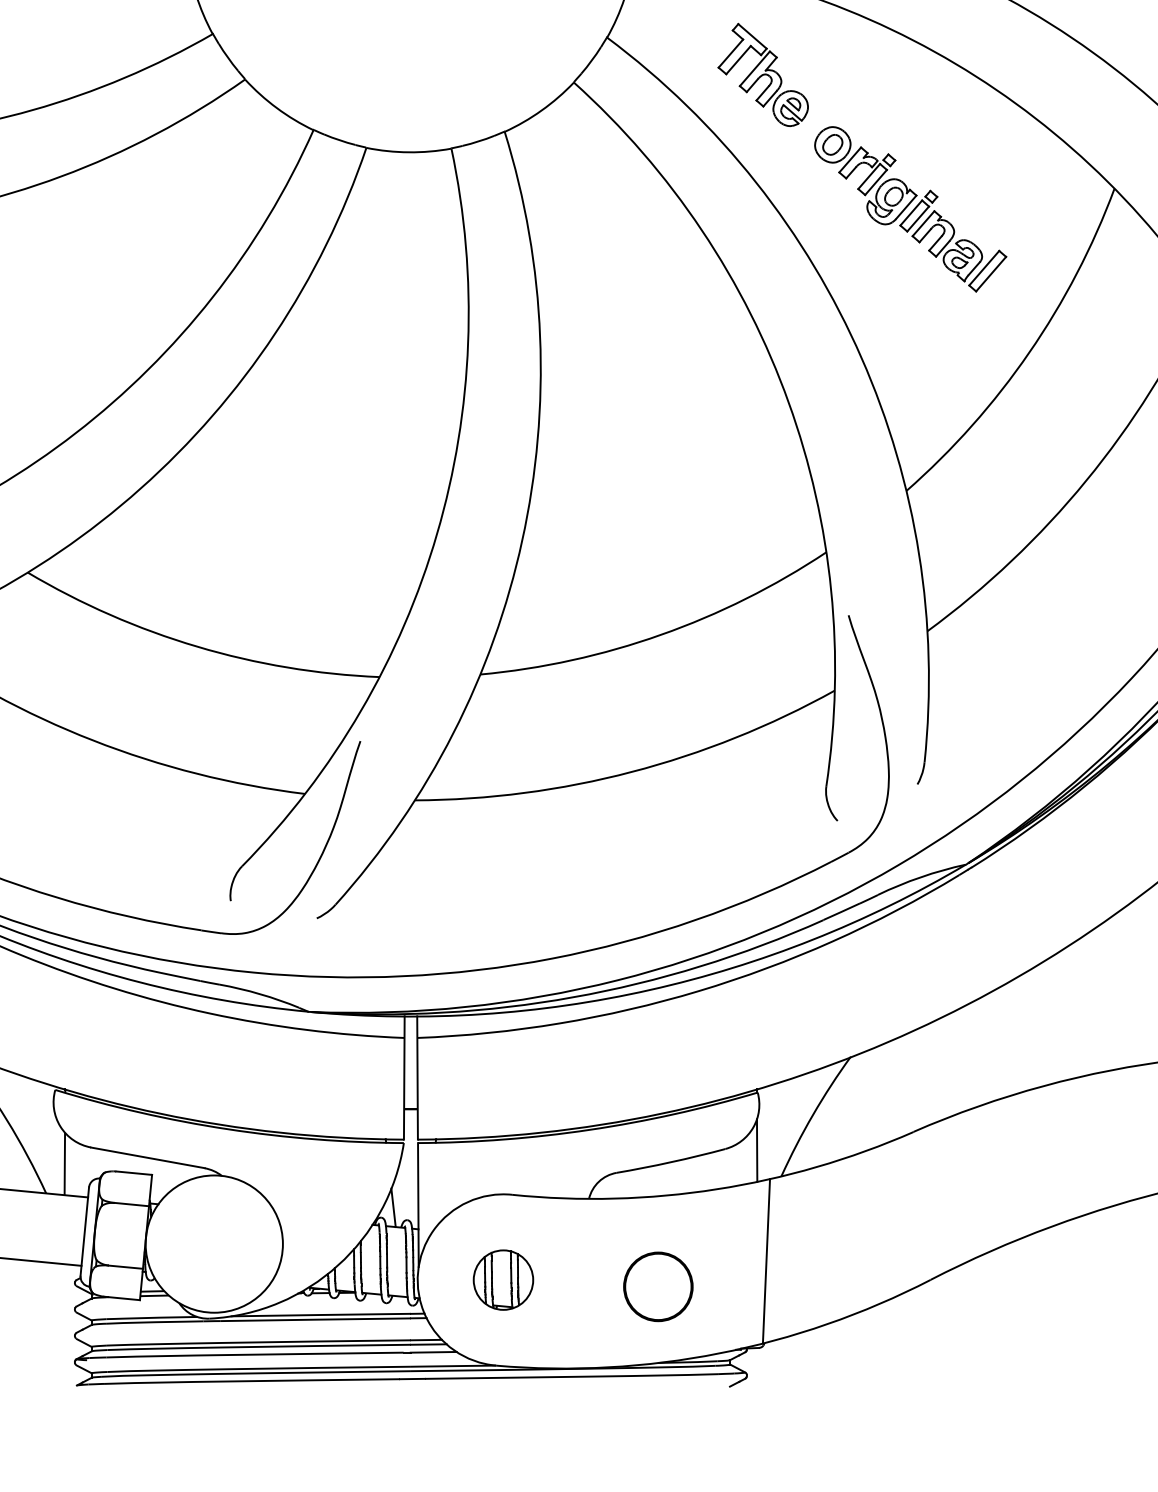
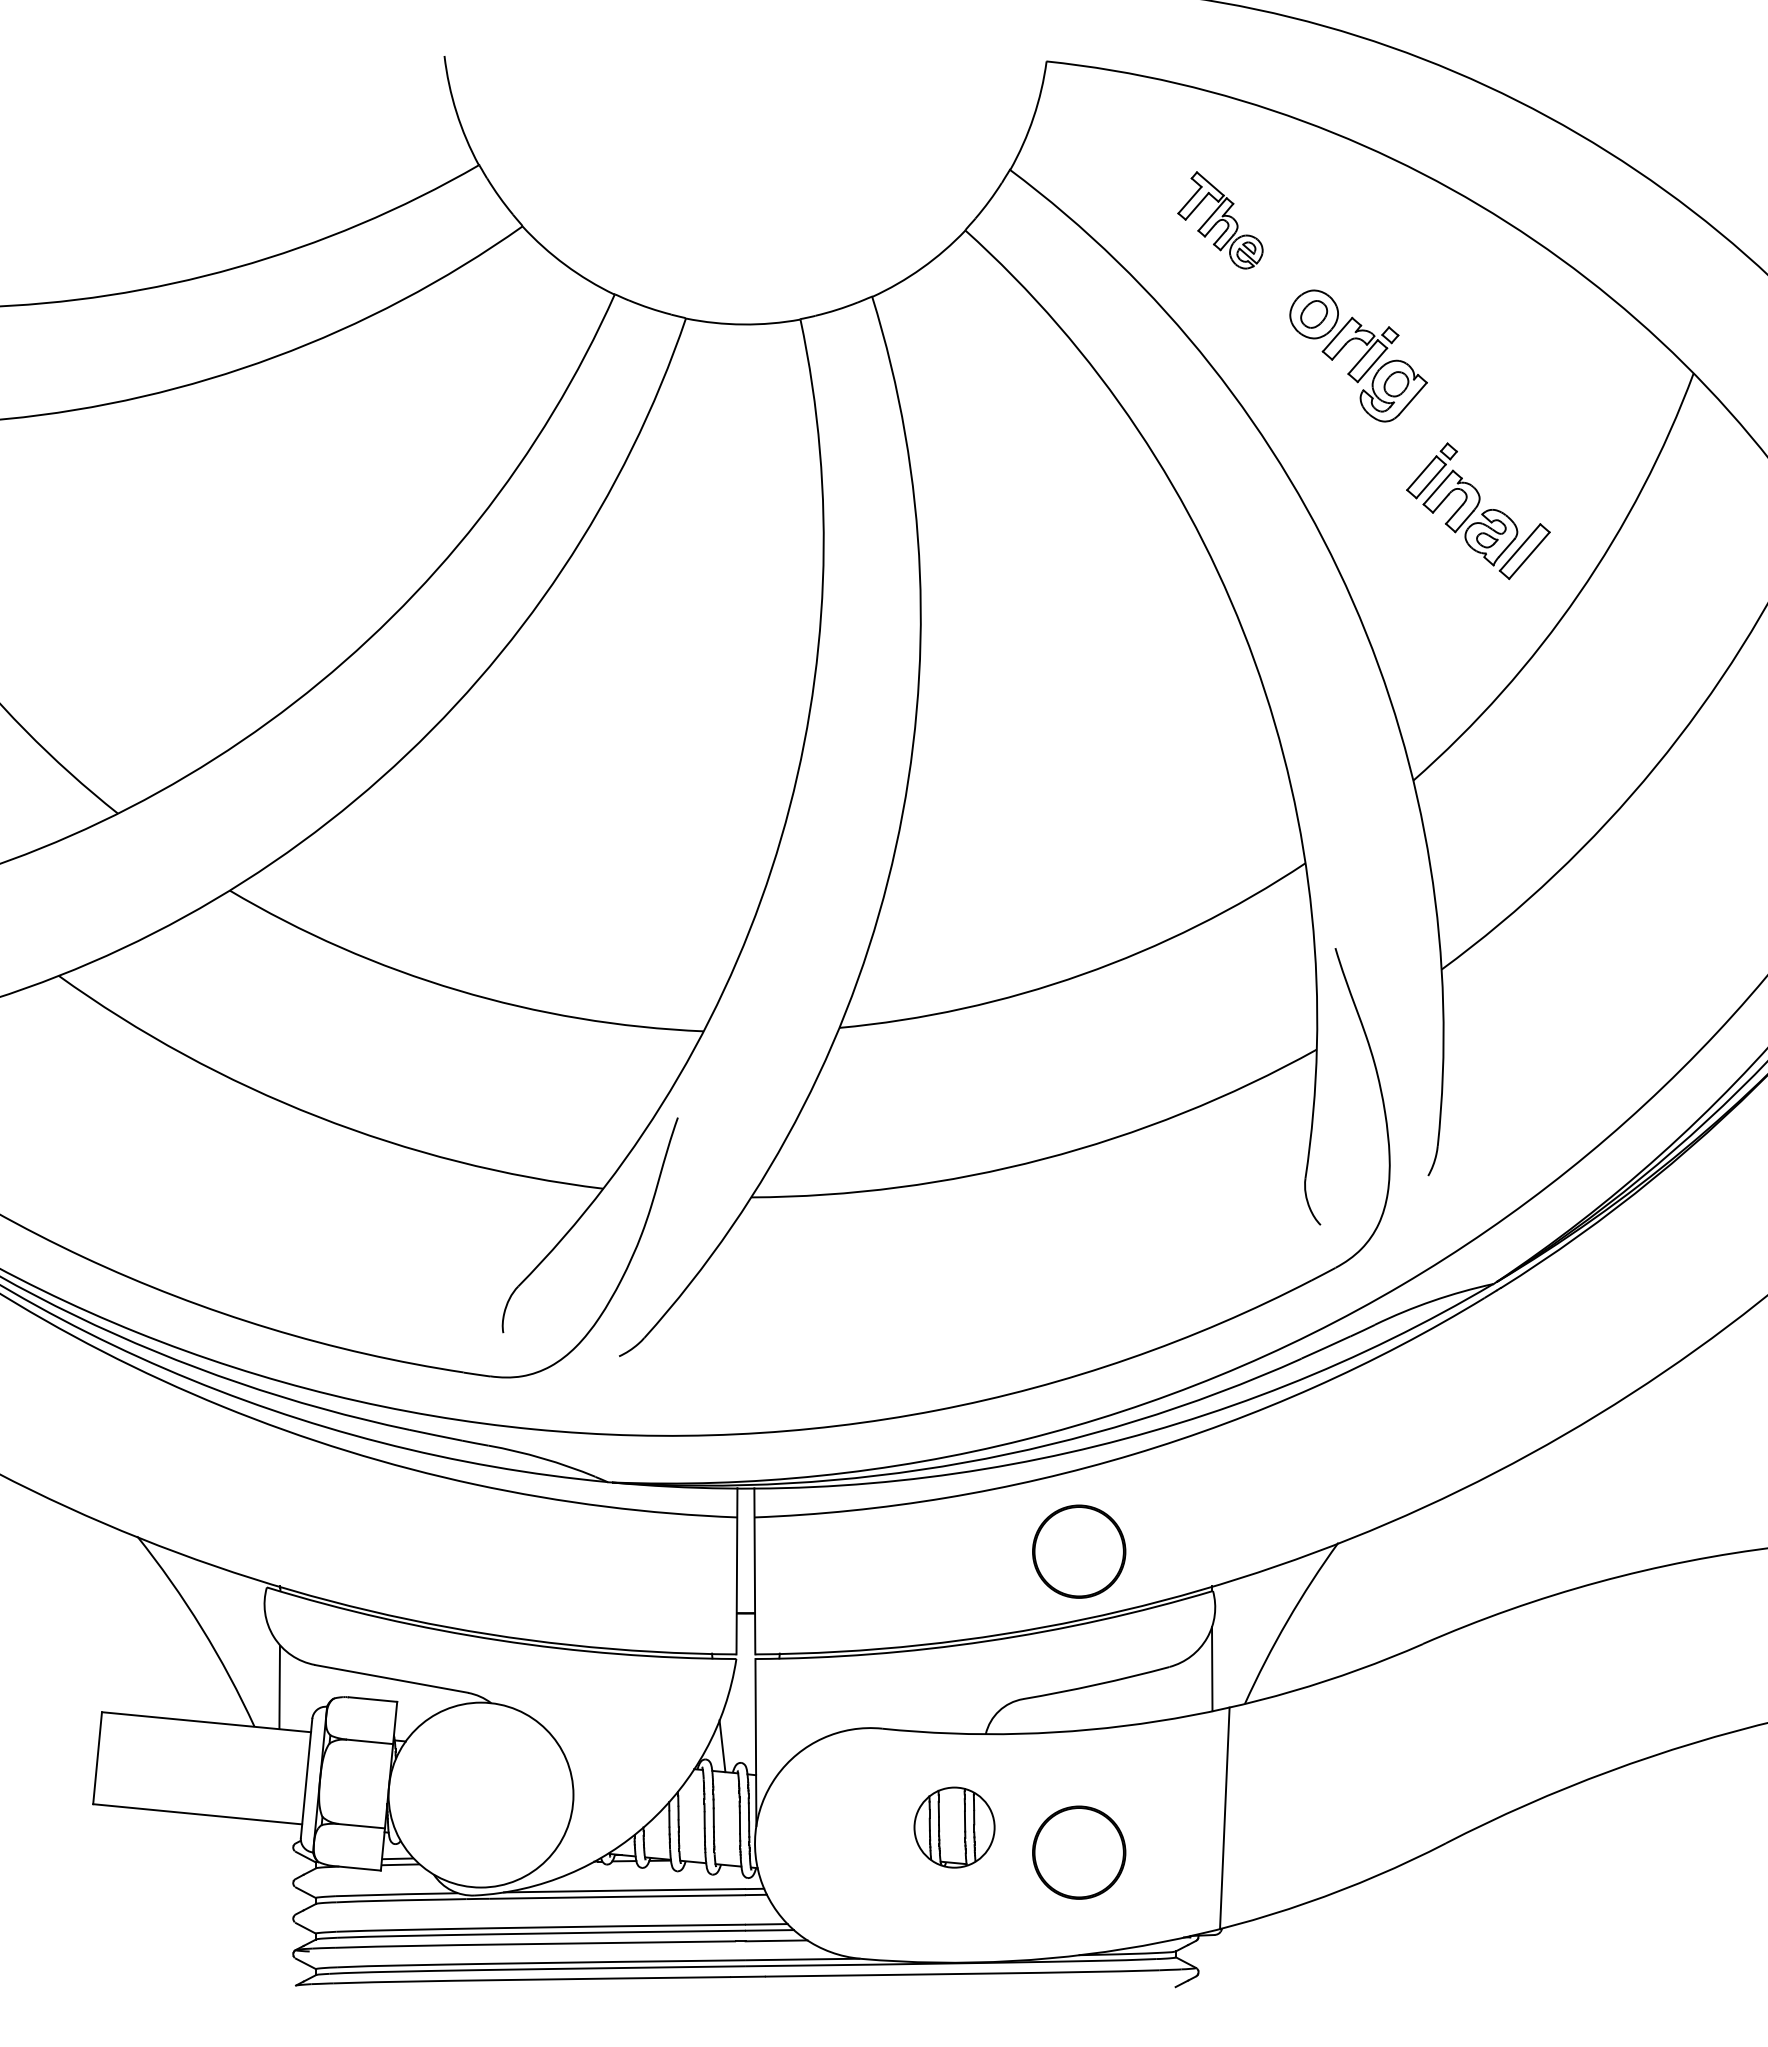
part: (763, 75) -> (1220, 220), size x0.7
part: (953, 240) -> (1478, 510), moved
part: (658, 1063) -> (1079, 1551), added
part: (503, 1280) -> (954, 1827), moved

